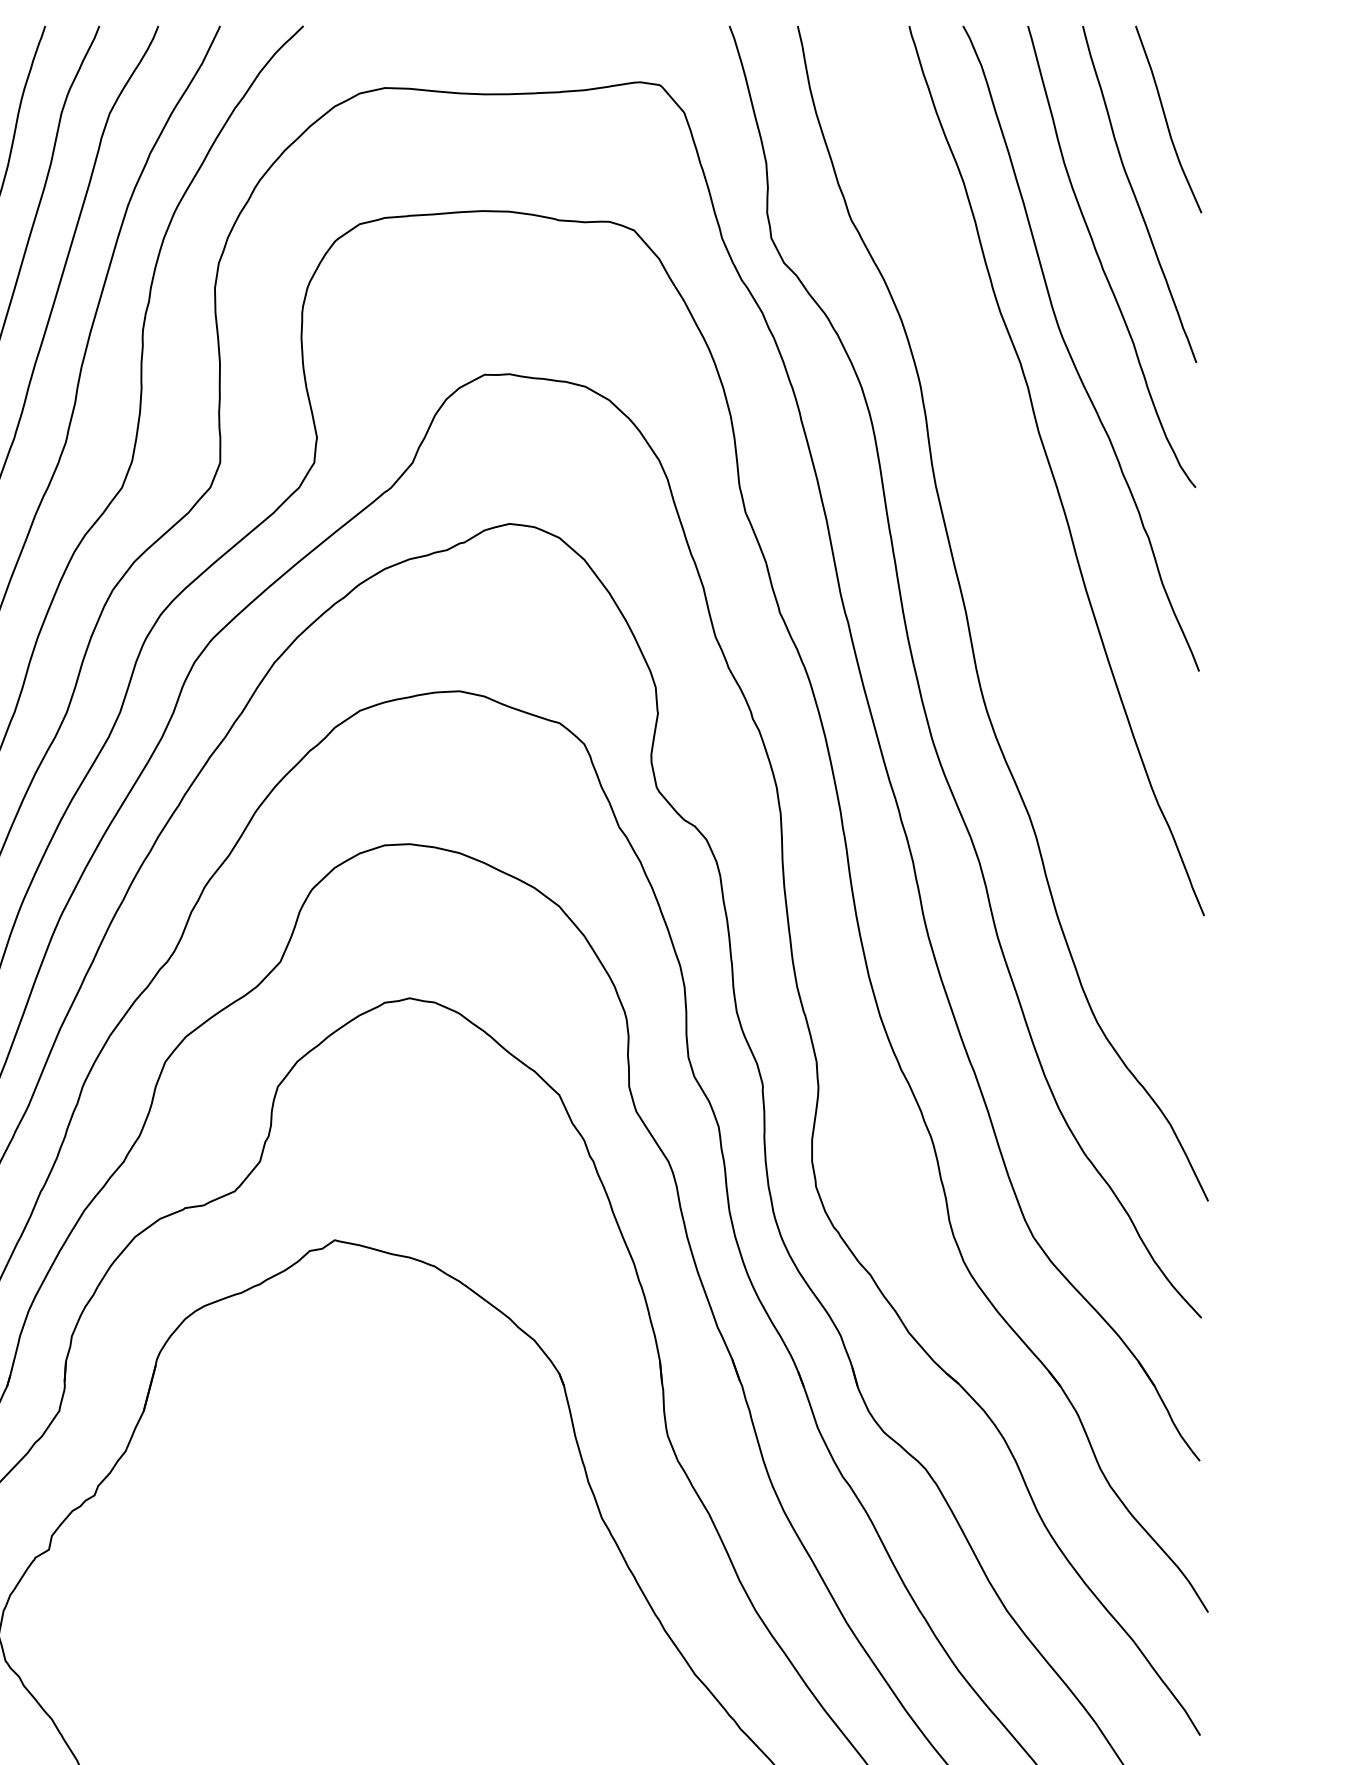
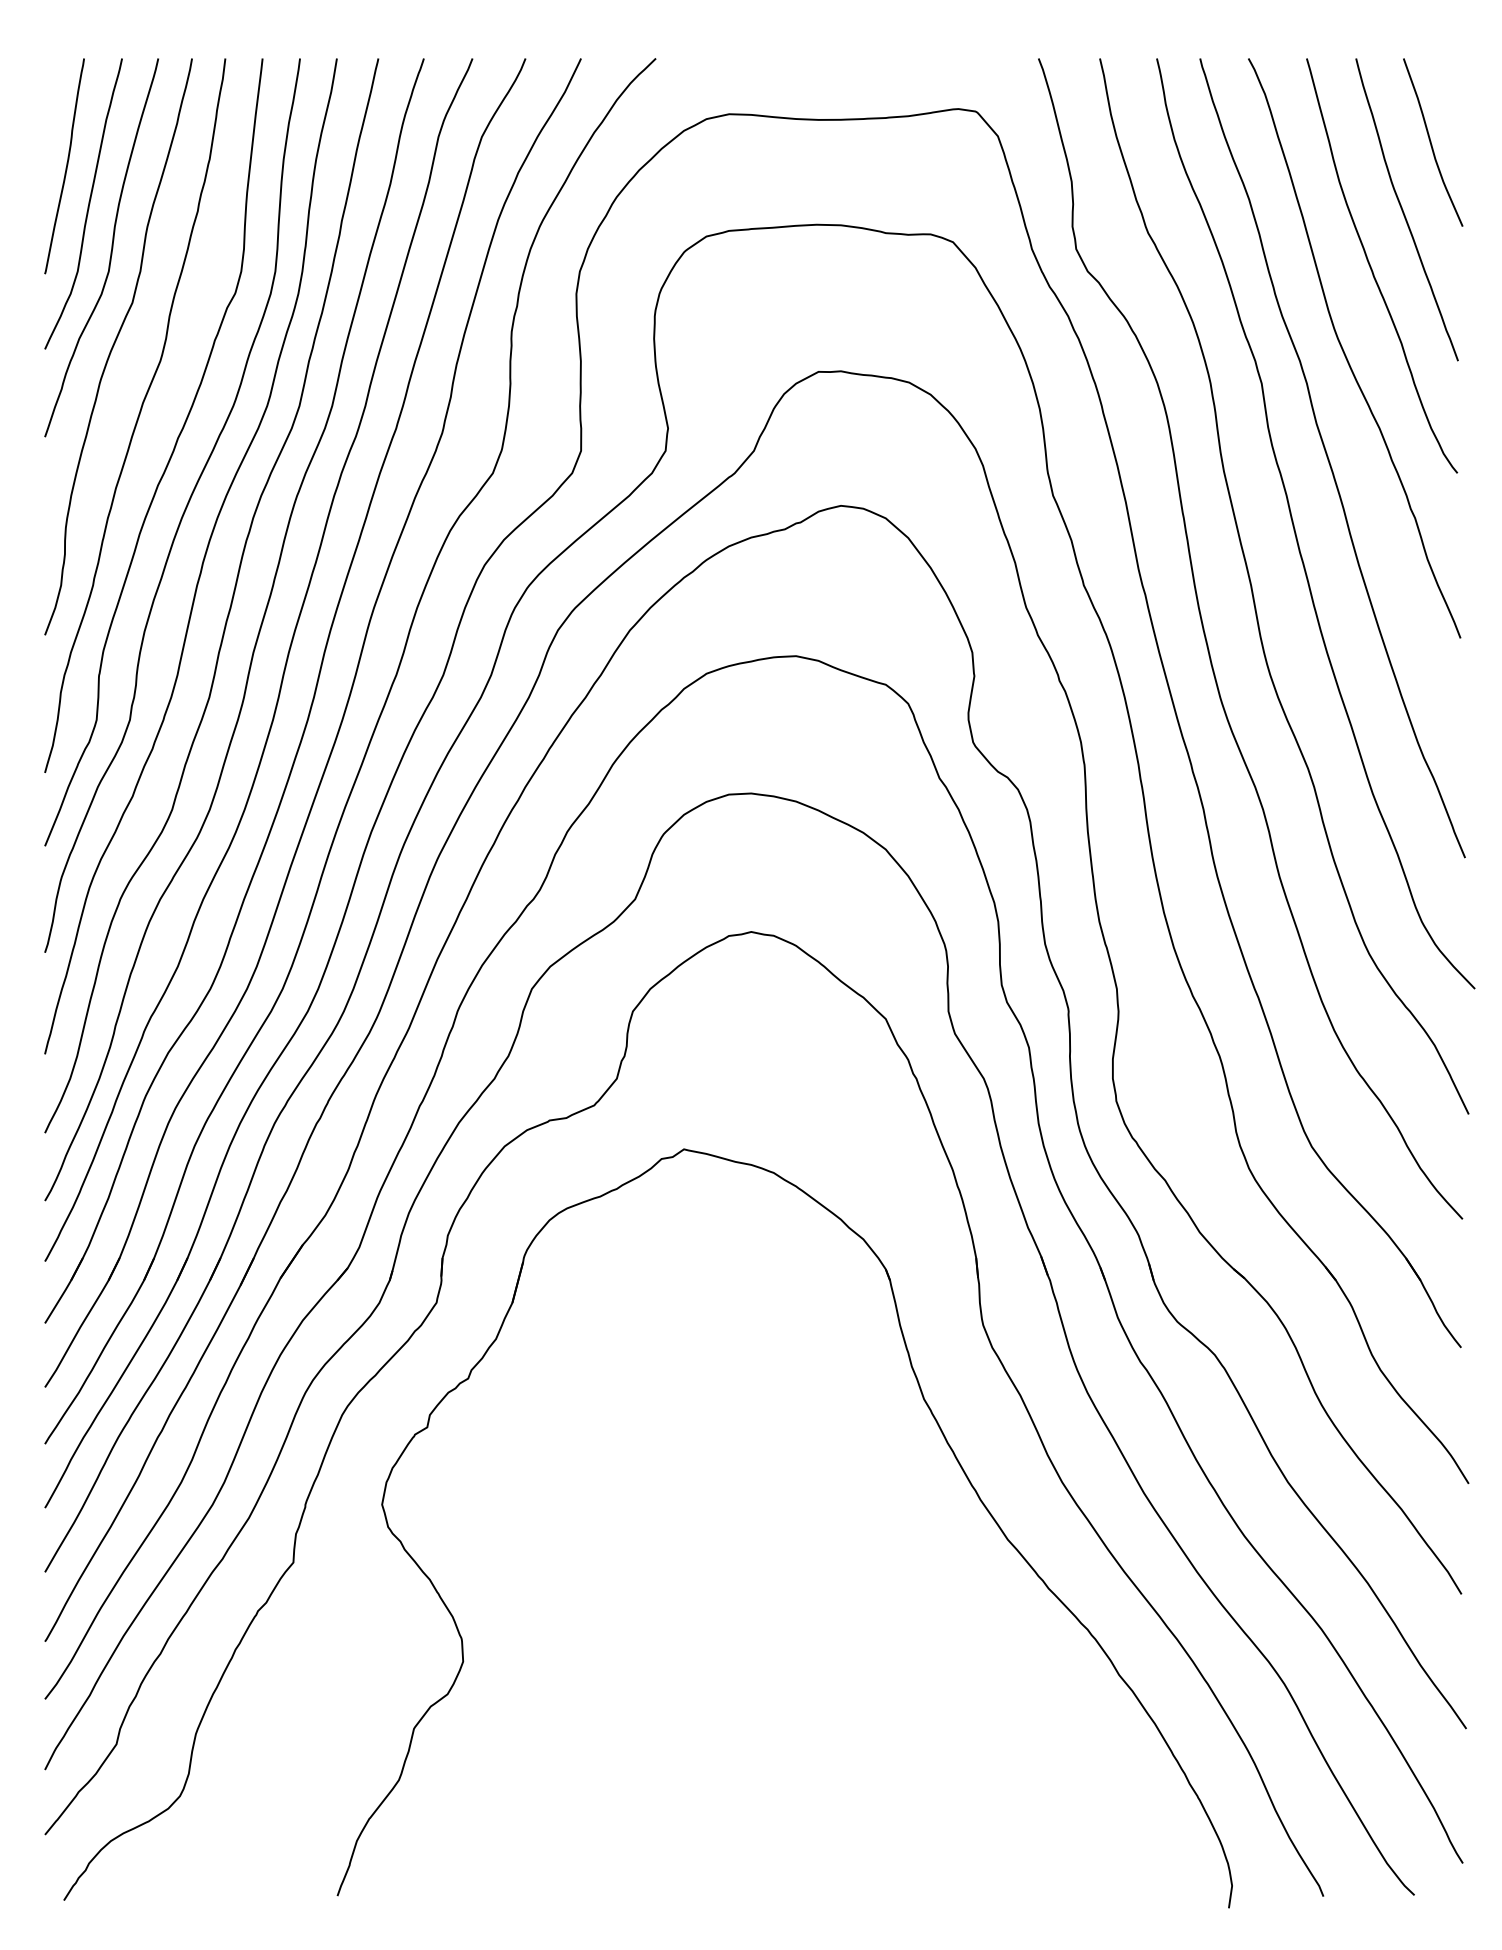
curve: (1015, 549) -> (1295, 528), added

